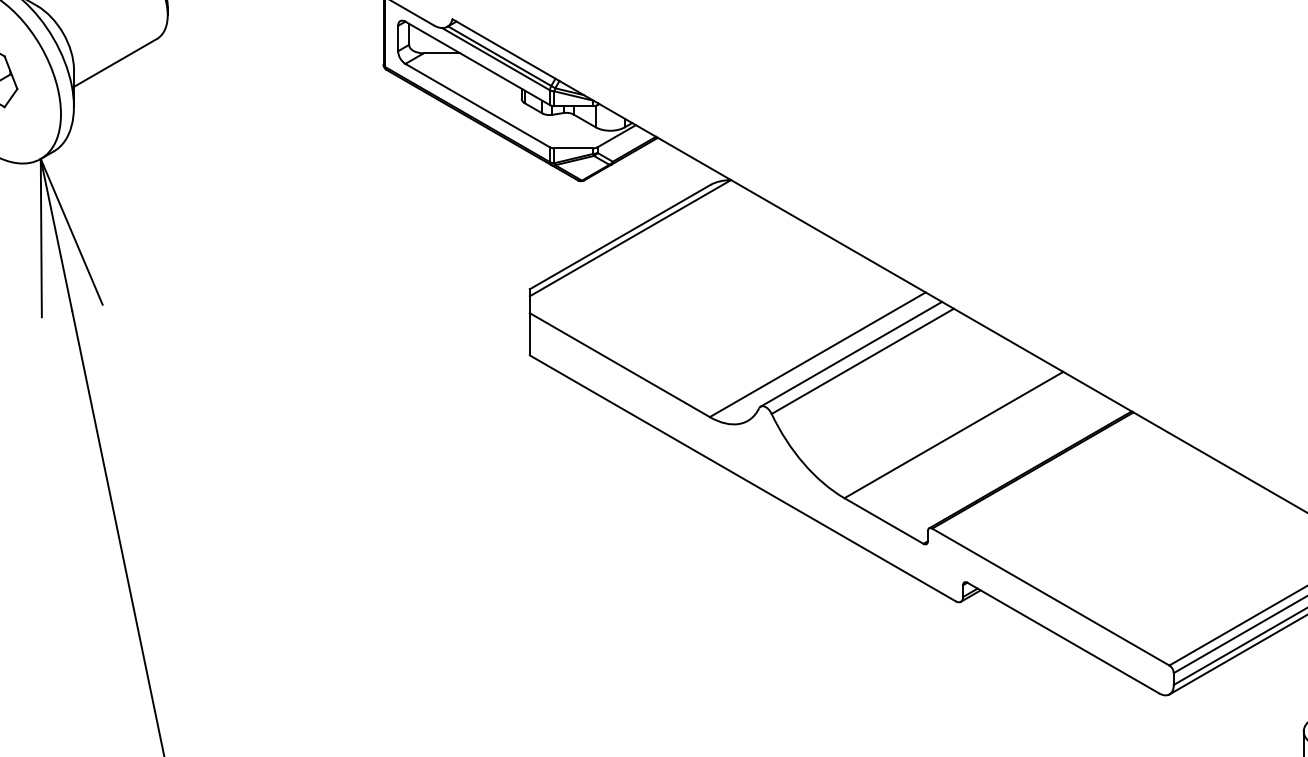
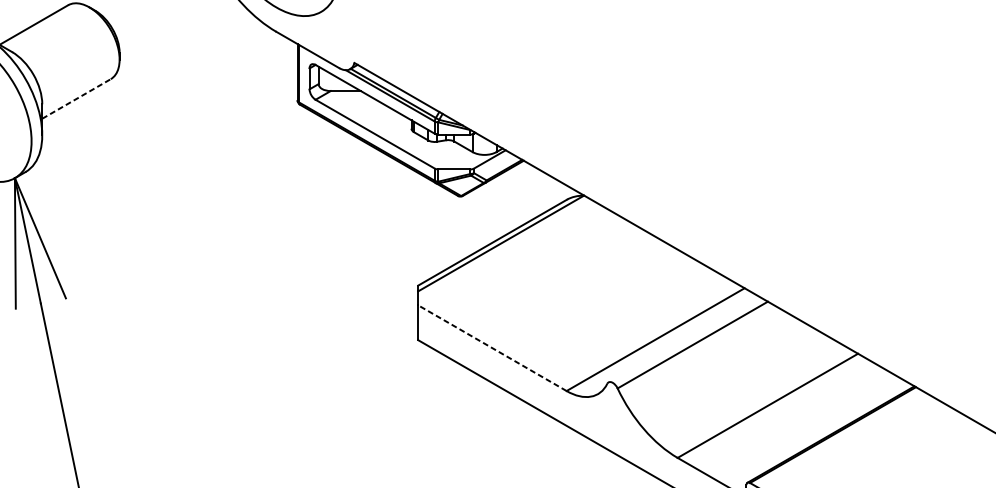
line: (115, 62) -> (76, 98), solid -> dashed
line: (851, 353) -> (683, 338), removed
line: (619, 365) -> (492, 348), solid -> dashed

